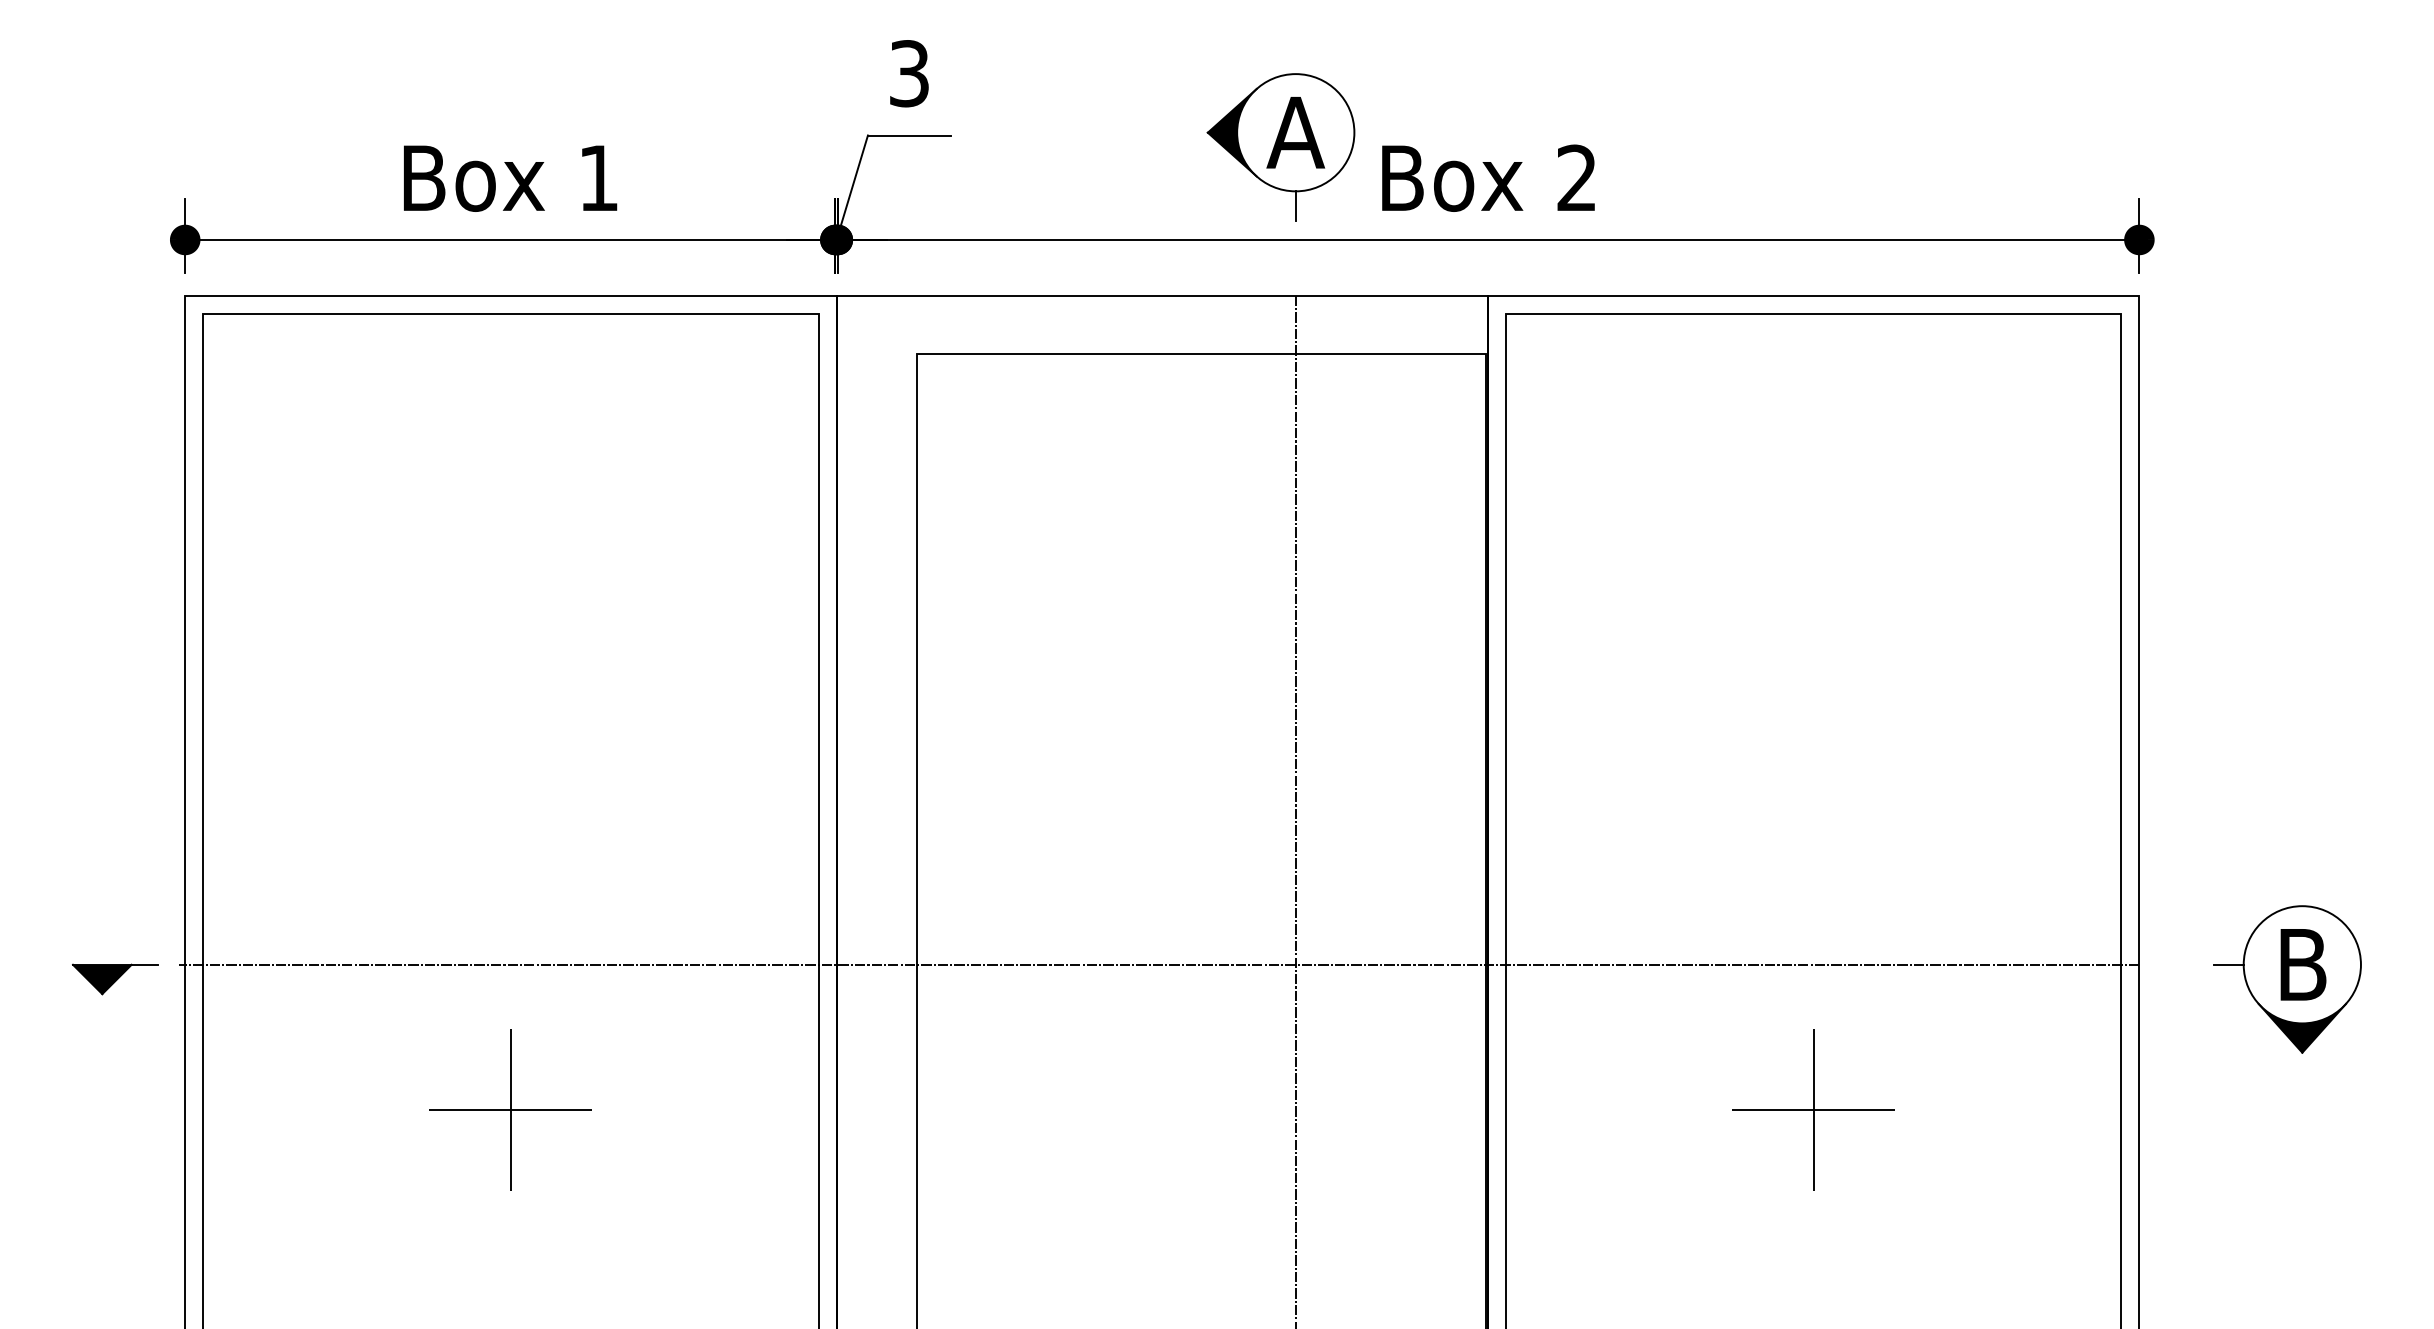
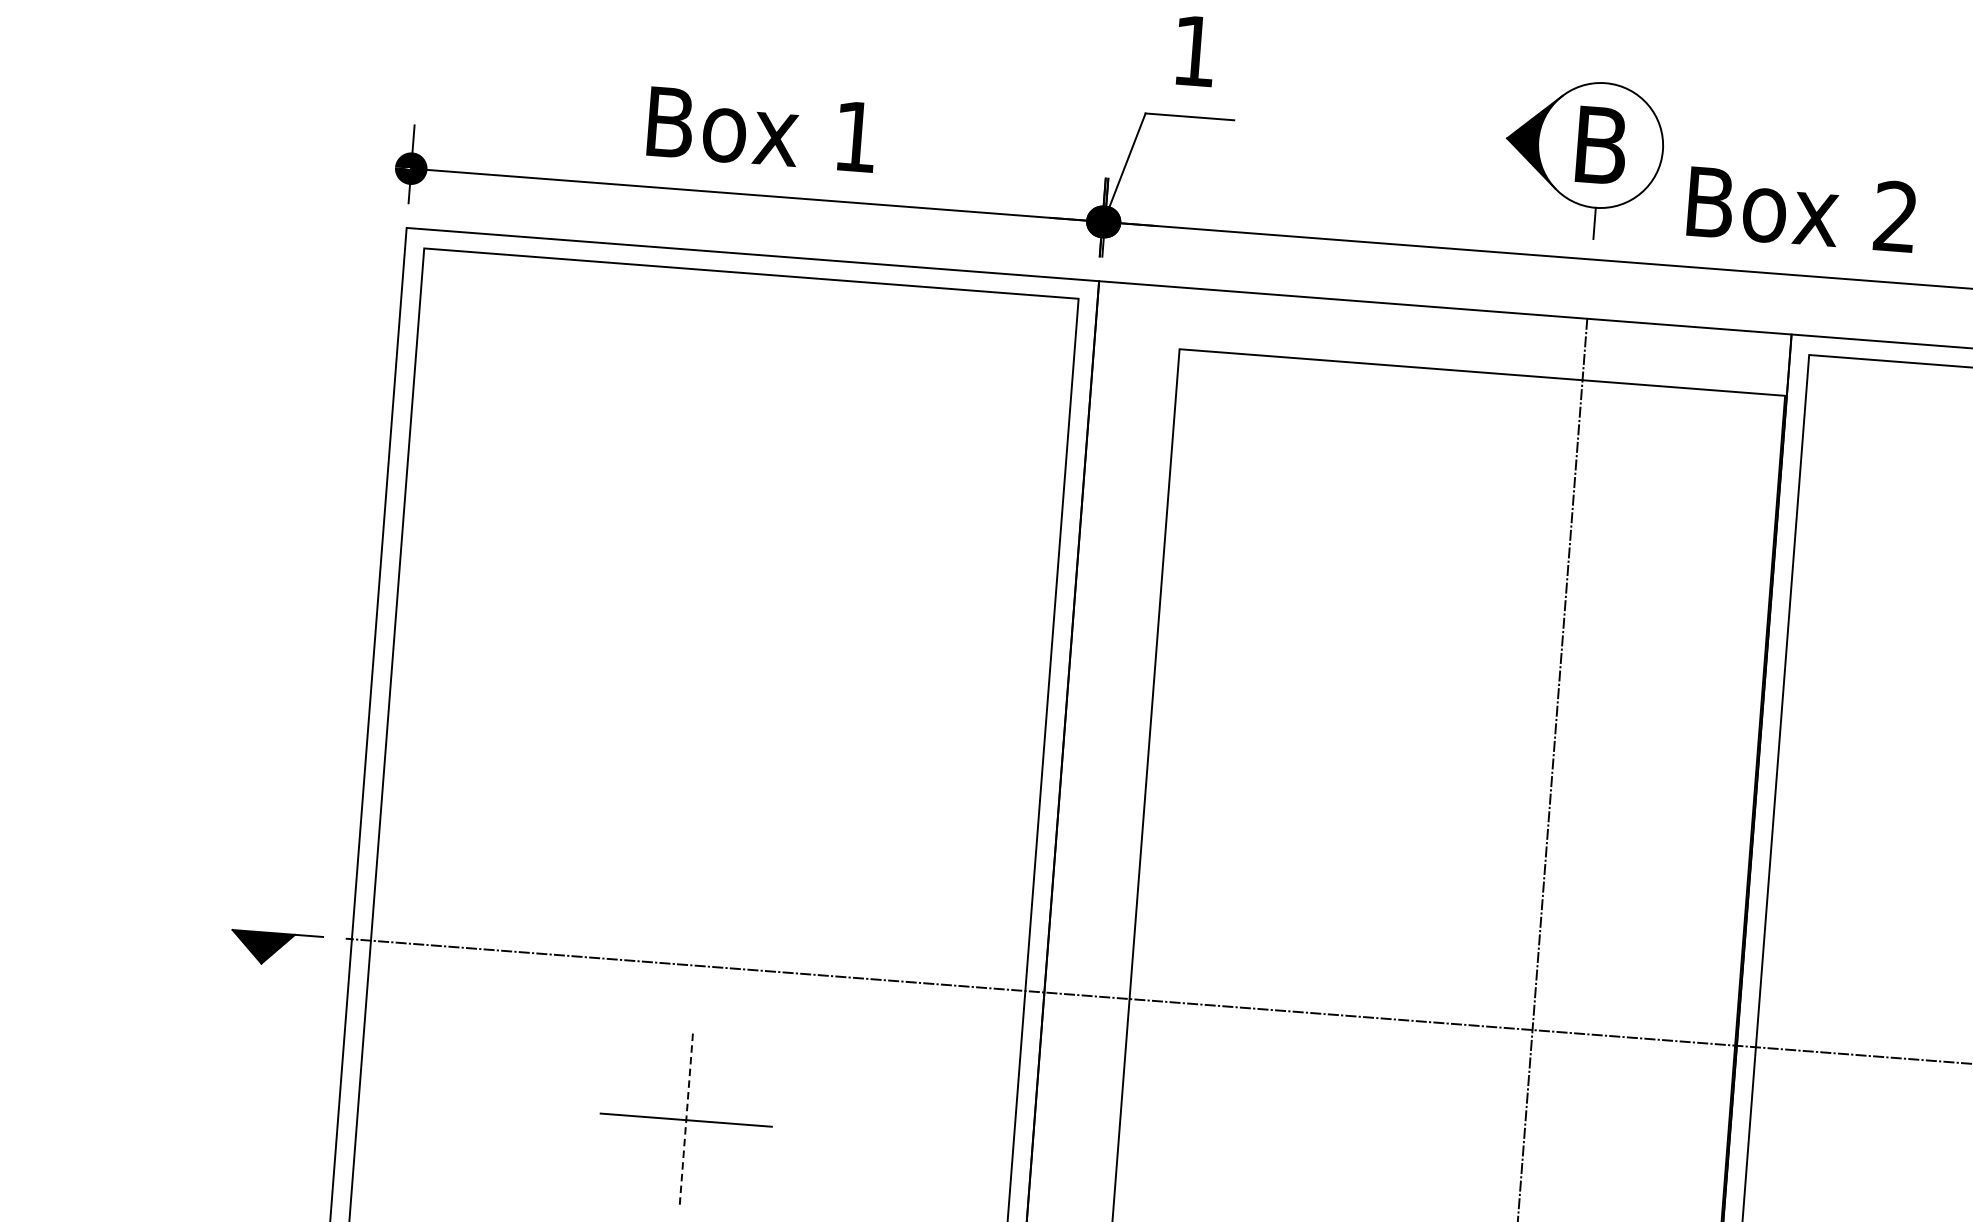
text: (909, 73) -> (1194, 50), 3 -> 1
text: (1295, 132) -> (1600, 145), A -> B
line: (510, 1110) -> (685, 1120), solid -> dashed

